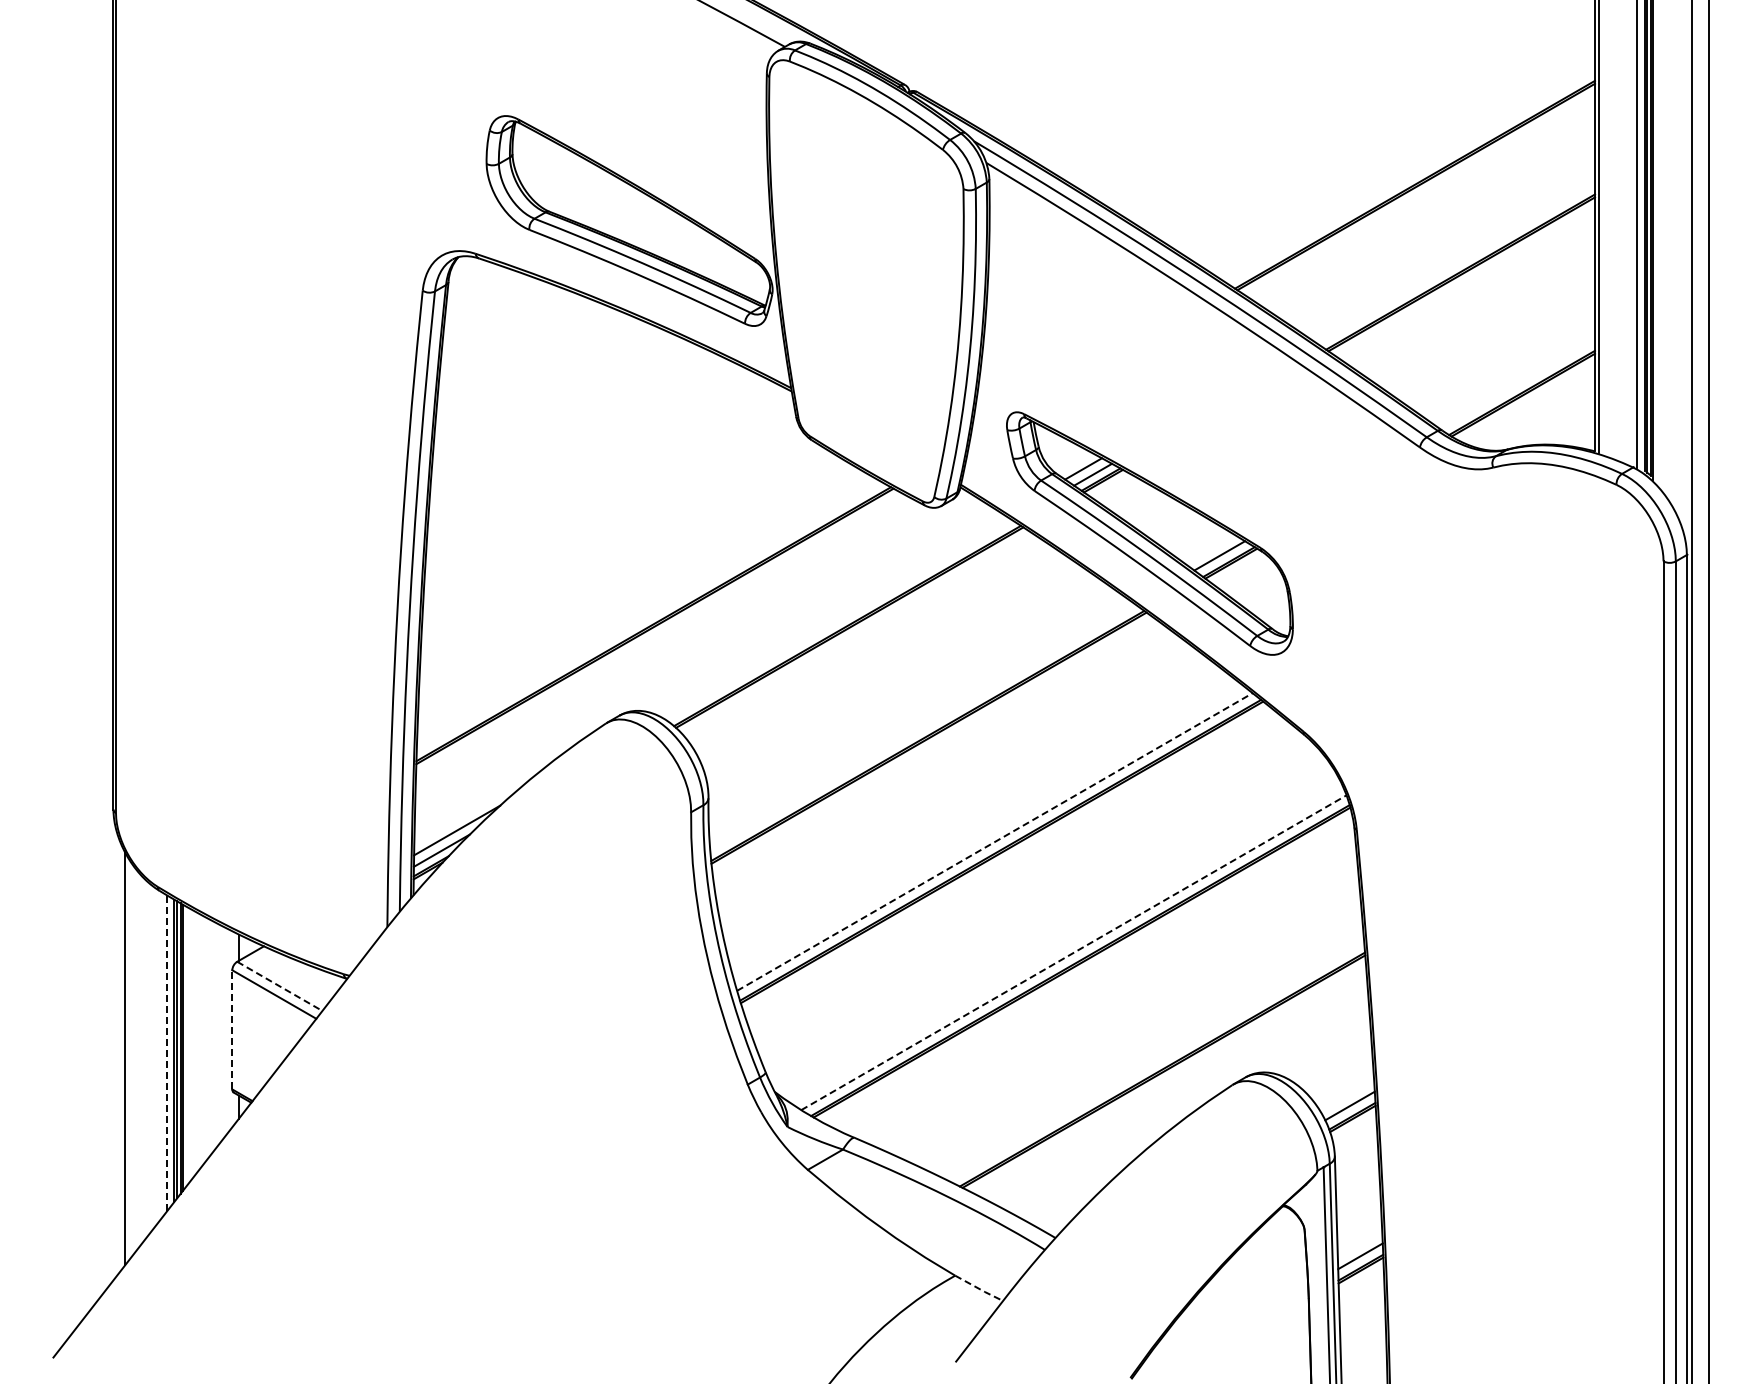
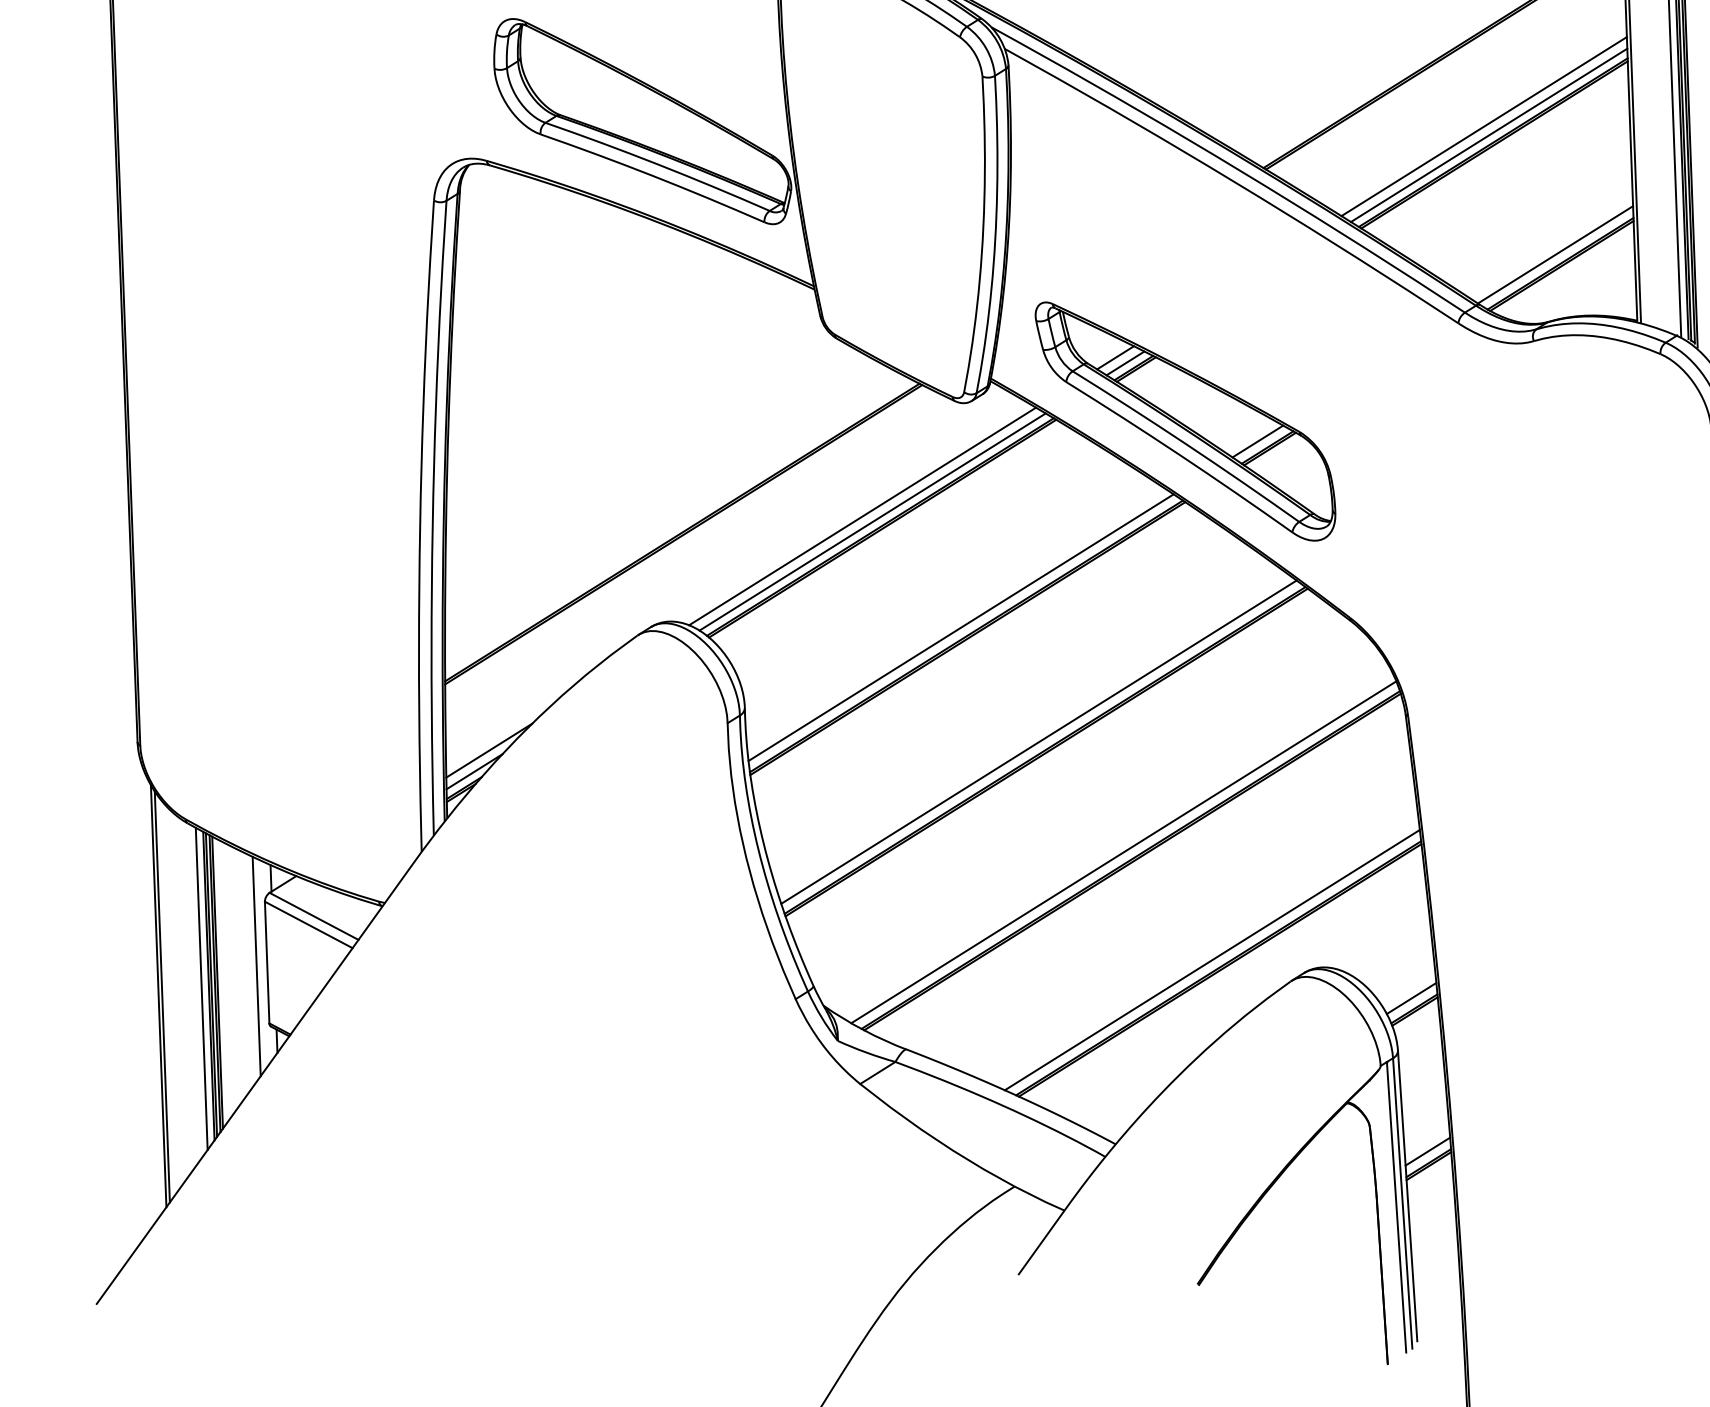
line: (1452, 255) -> (1484, 126), added
line: (1456, 264) -> (1488, 135), added
line: (1517, 383) -> (1555, 254), added
line: (830, 614) -> (862, 515), added
line: (840, 620) -> (873, 521), added
line: (922, 727) -> (960, 627), added
line: (994, 842) -> (1038, 742), dashed -> solid
line: (1073, 952) -> (1123, 852), dashed -> solid
line: (280, 986) -> (314, 916), dashed -> solid
line: (232, 1029) -> (267, 962), dashed -> solid
line: (221, 1032) -> (256, 965), added
line: (167, 1053) -> (201, 989), dashed -> solid
line: (128, 1059) -> (162, 996), added
line: (1156, 1061) -> (1212, 960), added
line: (979, 1289) -> (1040, 1199), dashed -> solid

